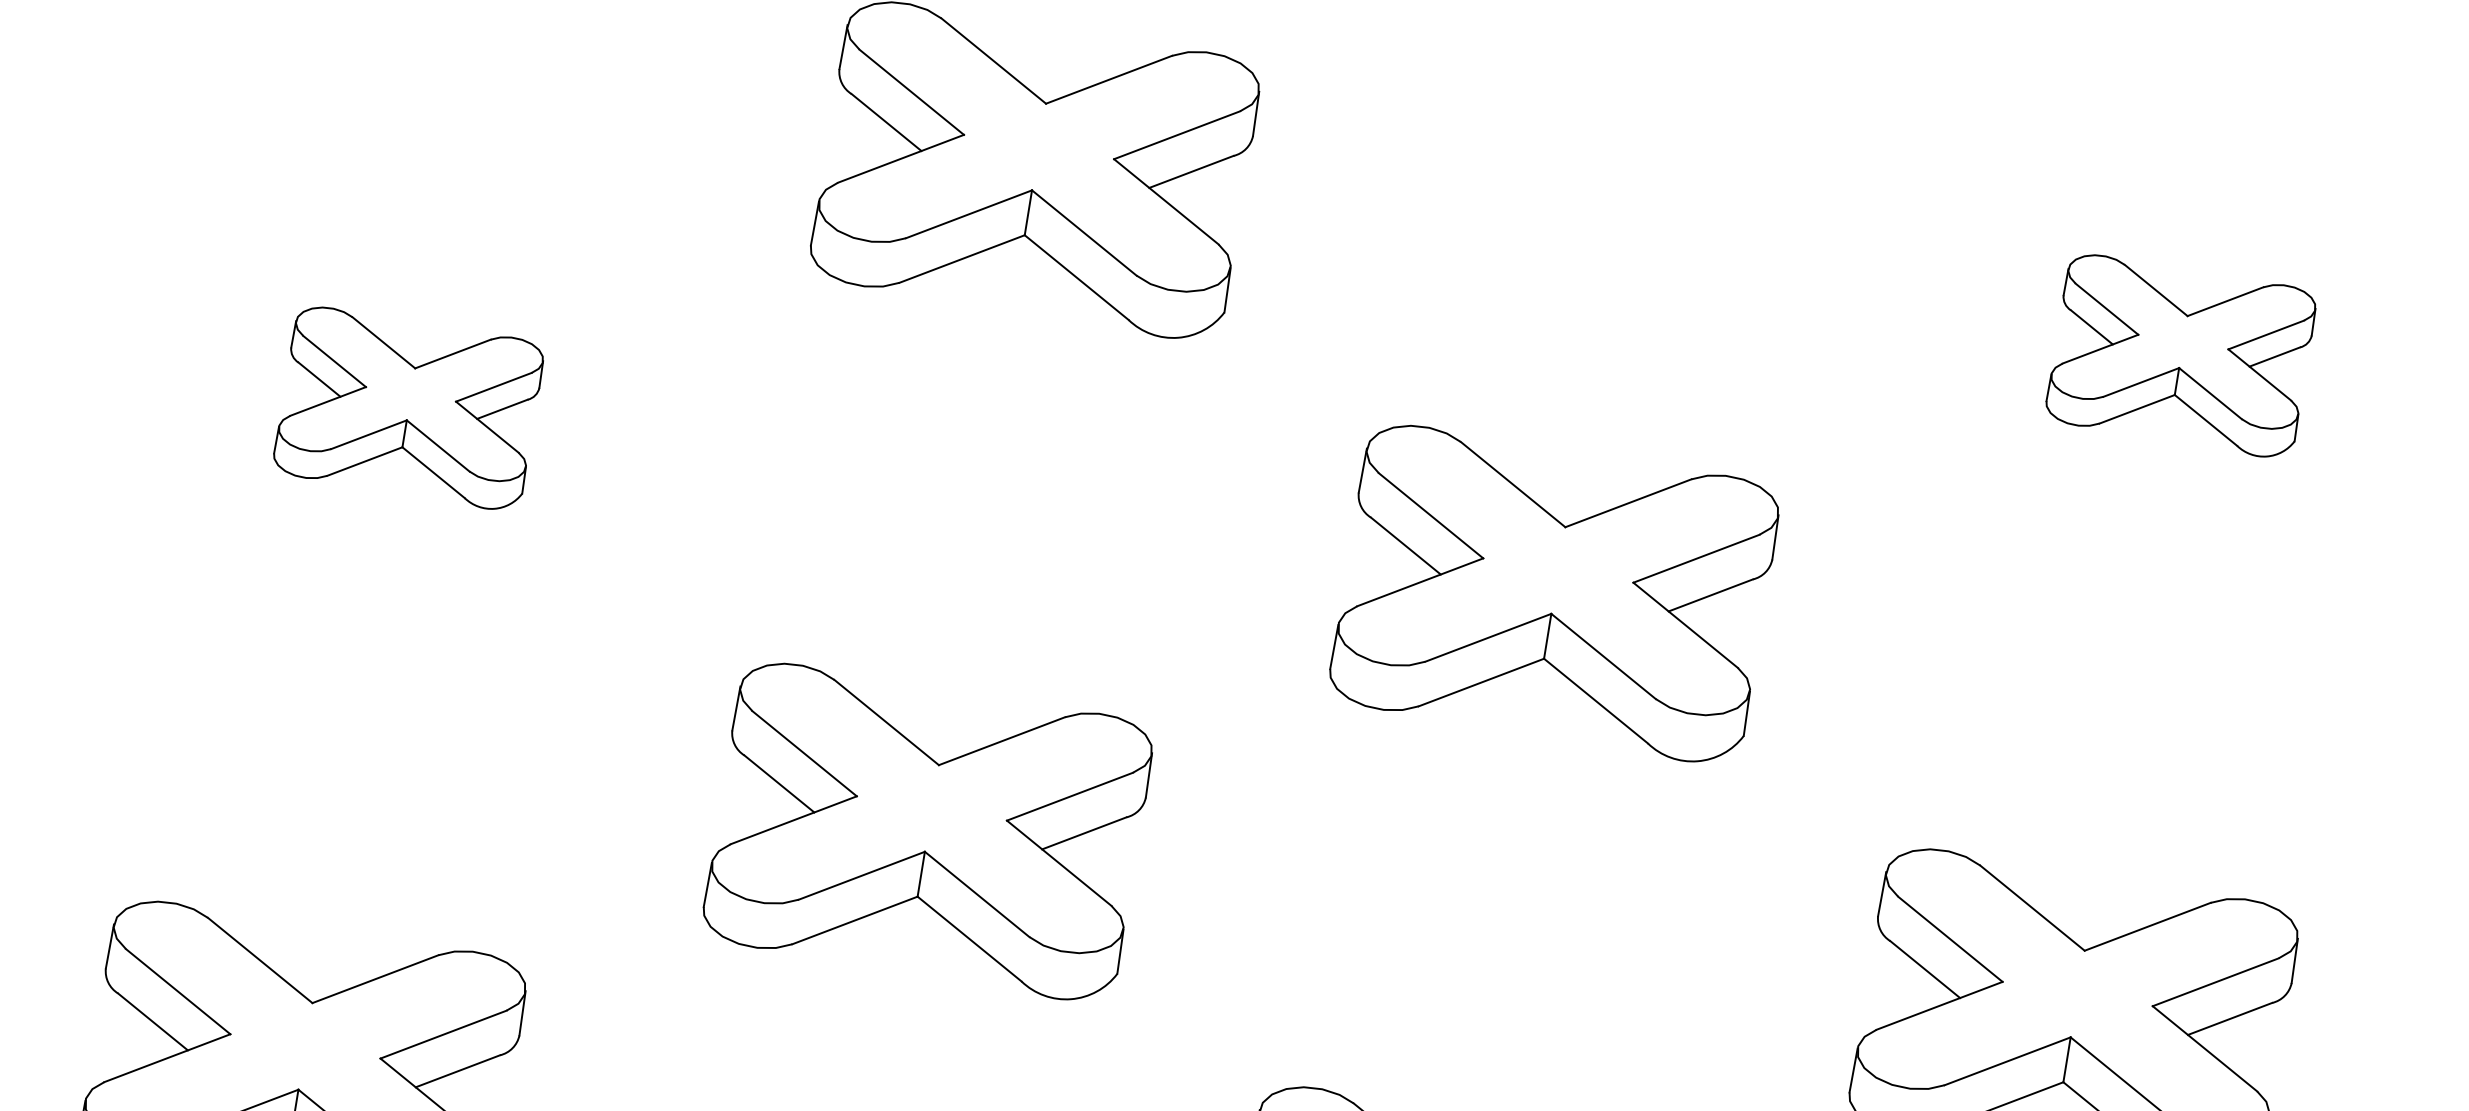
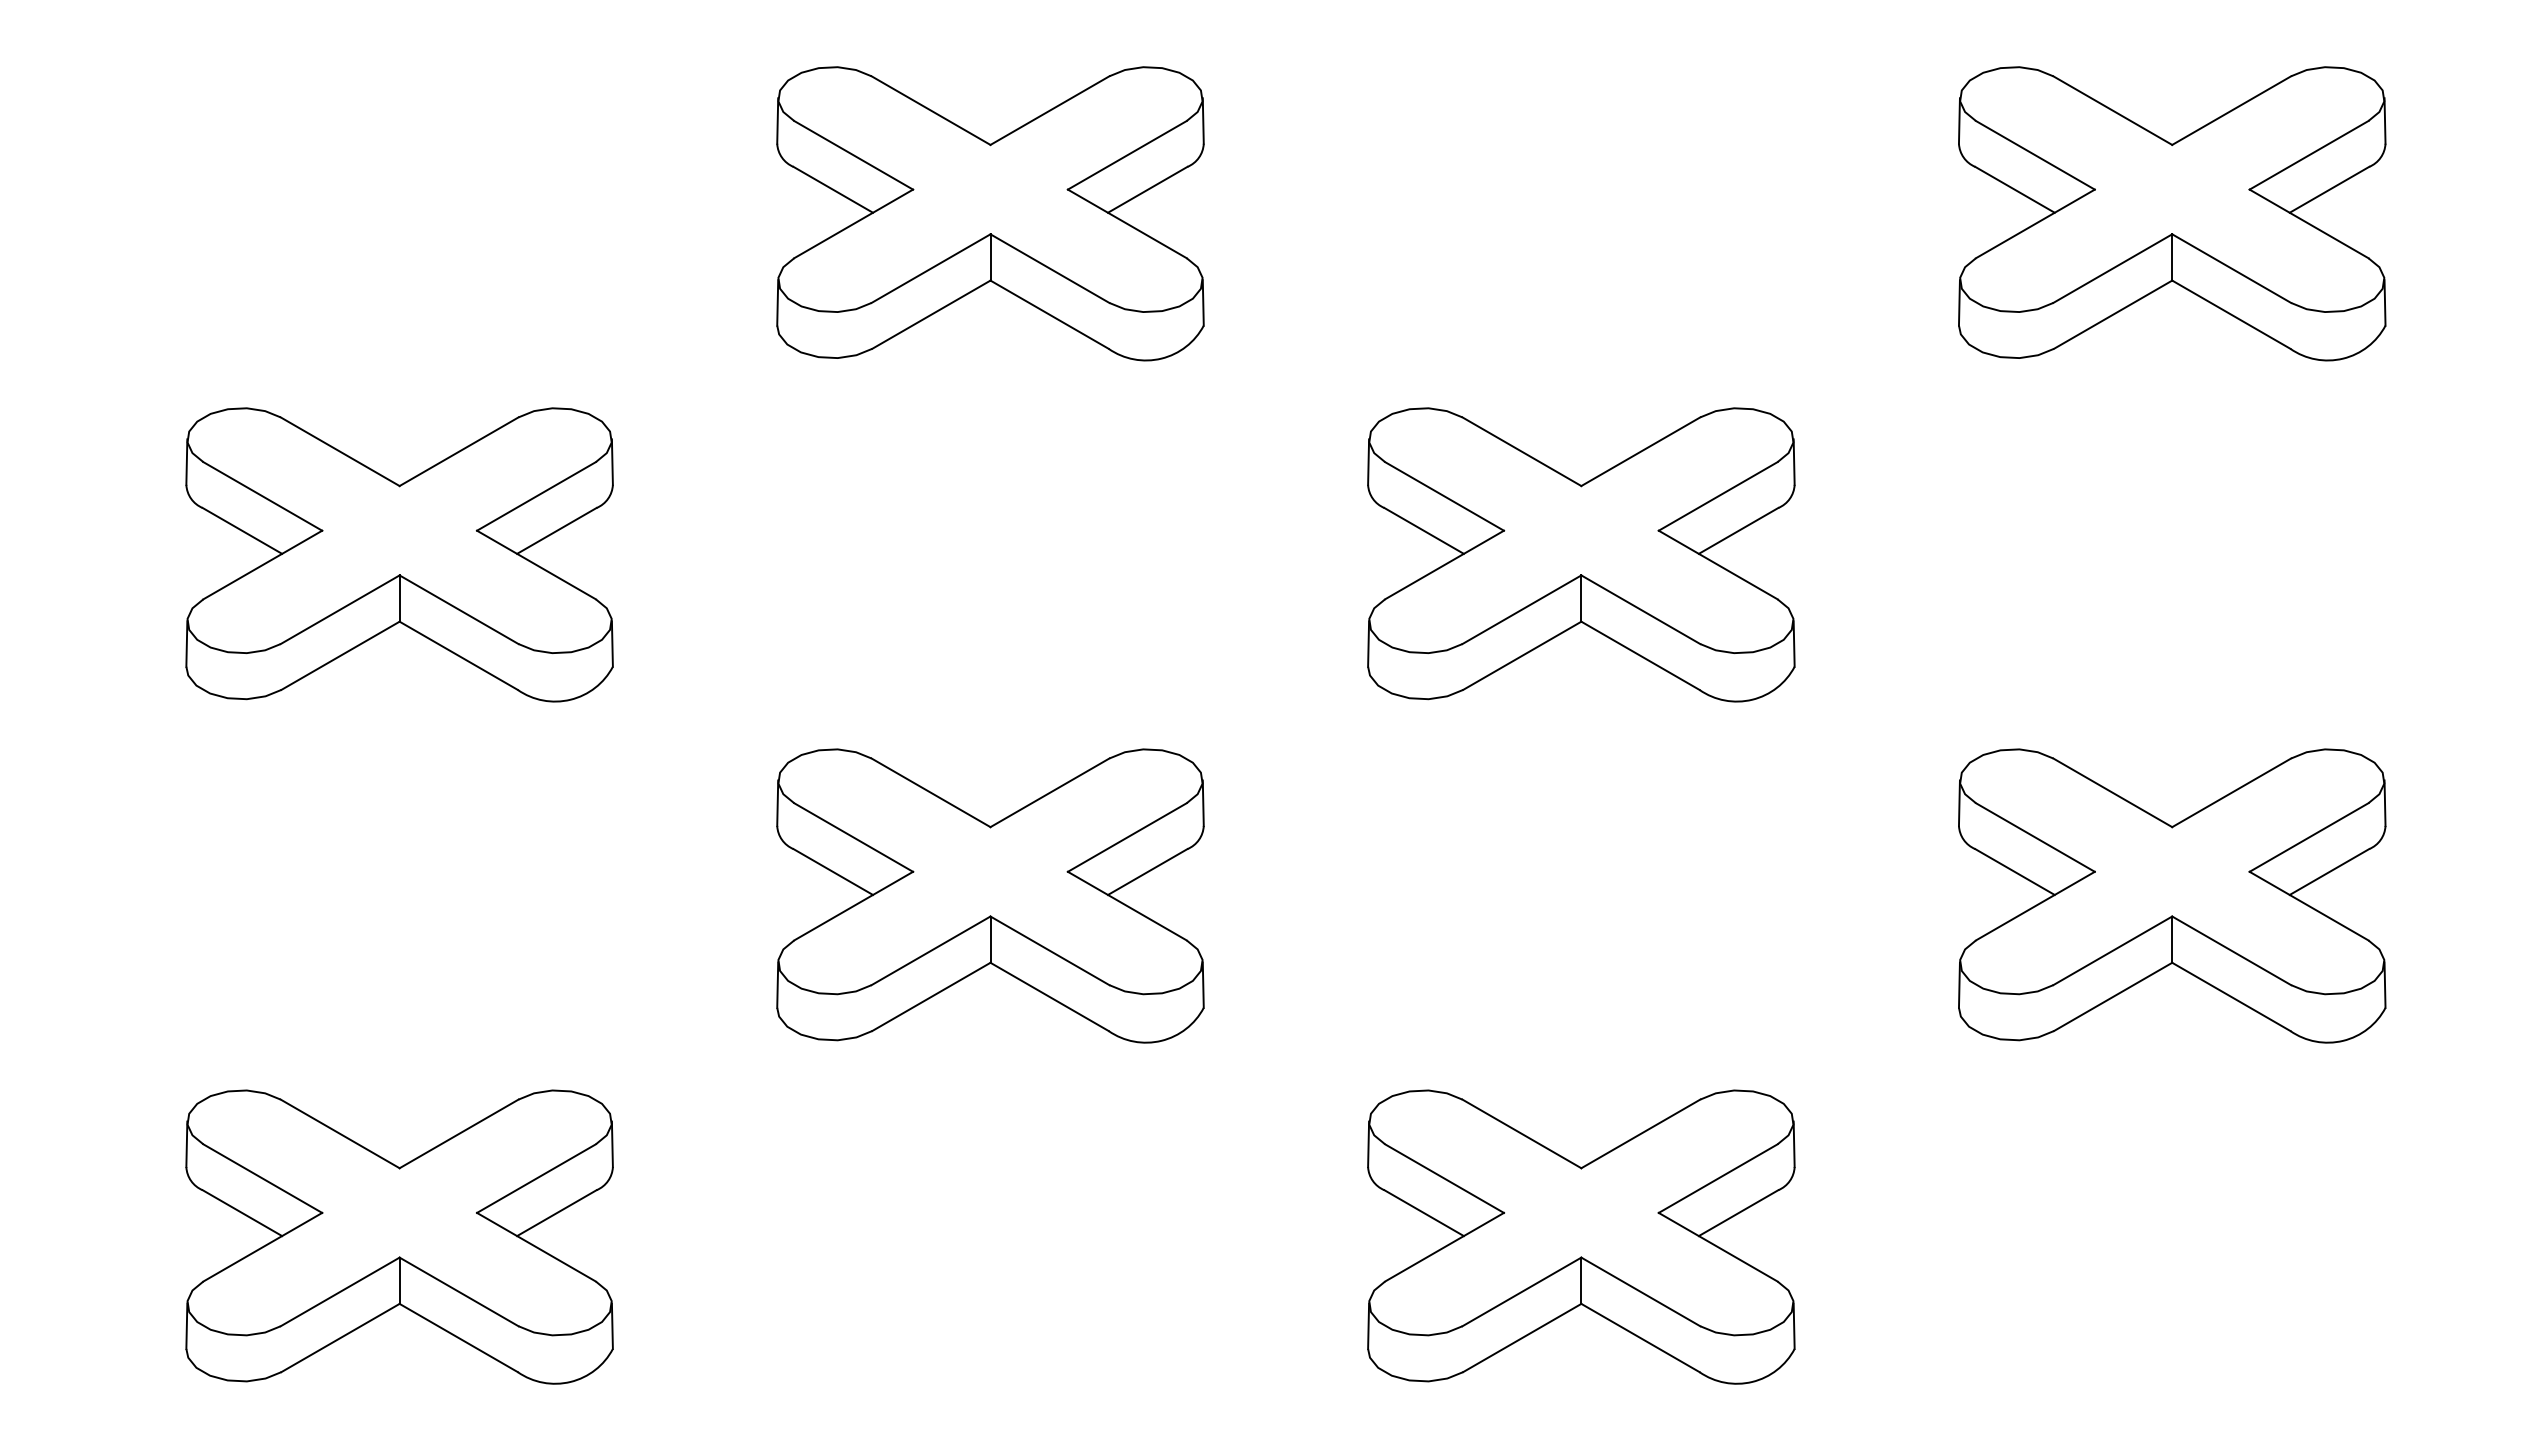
part: (2181, 355) -> (2172, 213), size x1.67
part: (408, 408) -> (399, 554), size x1.67

